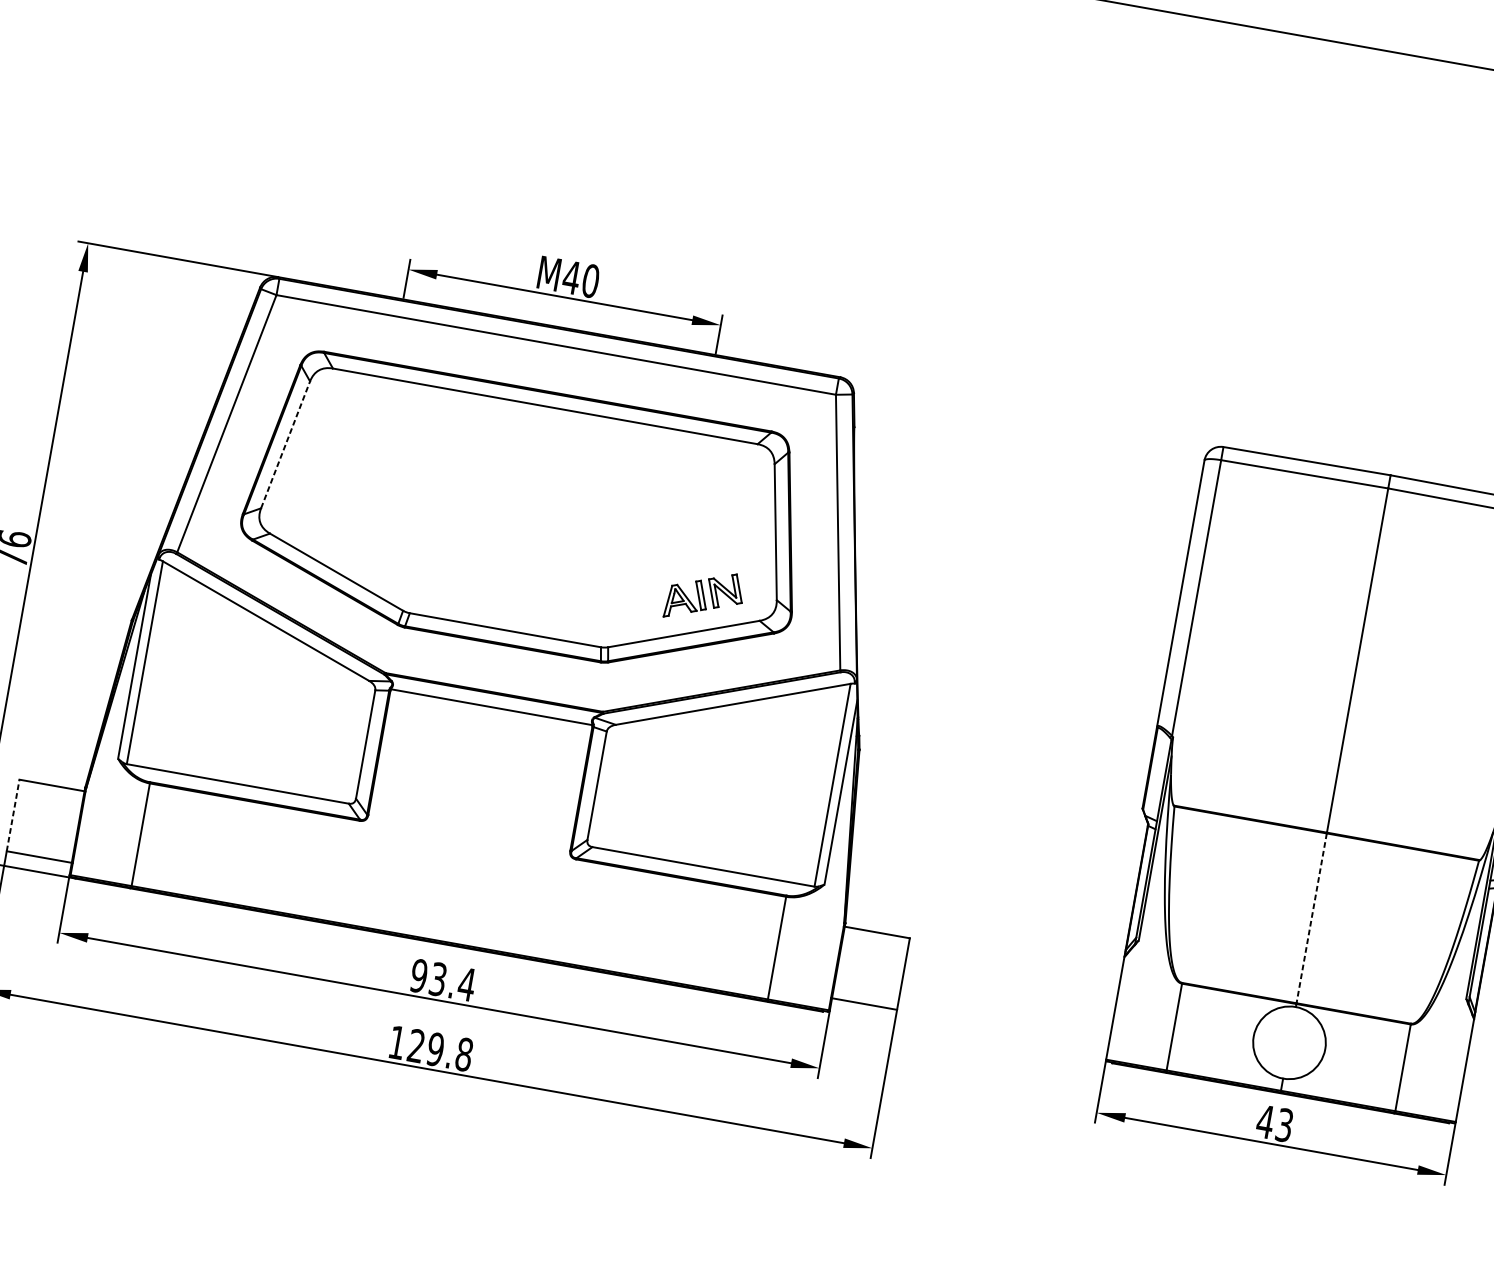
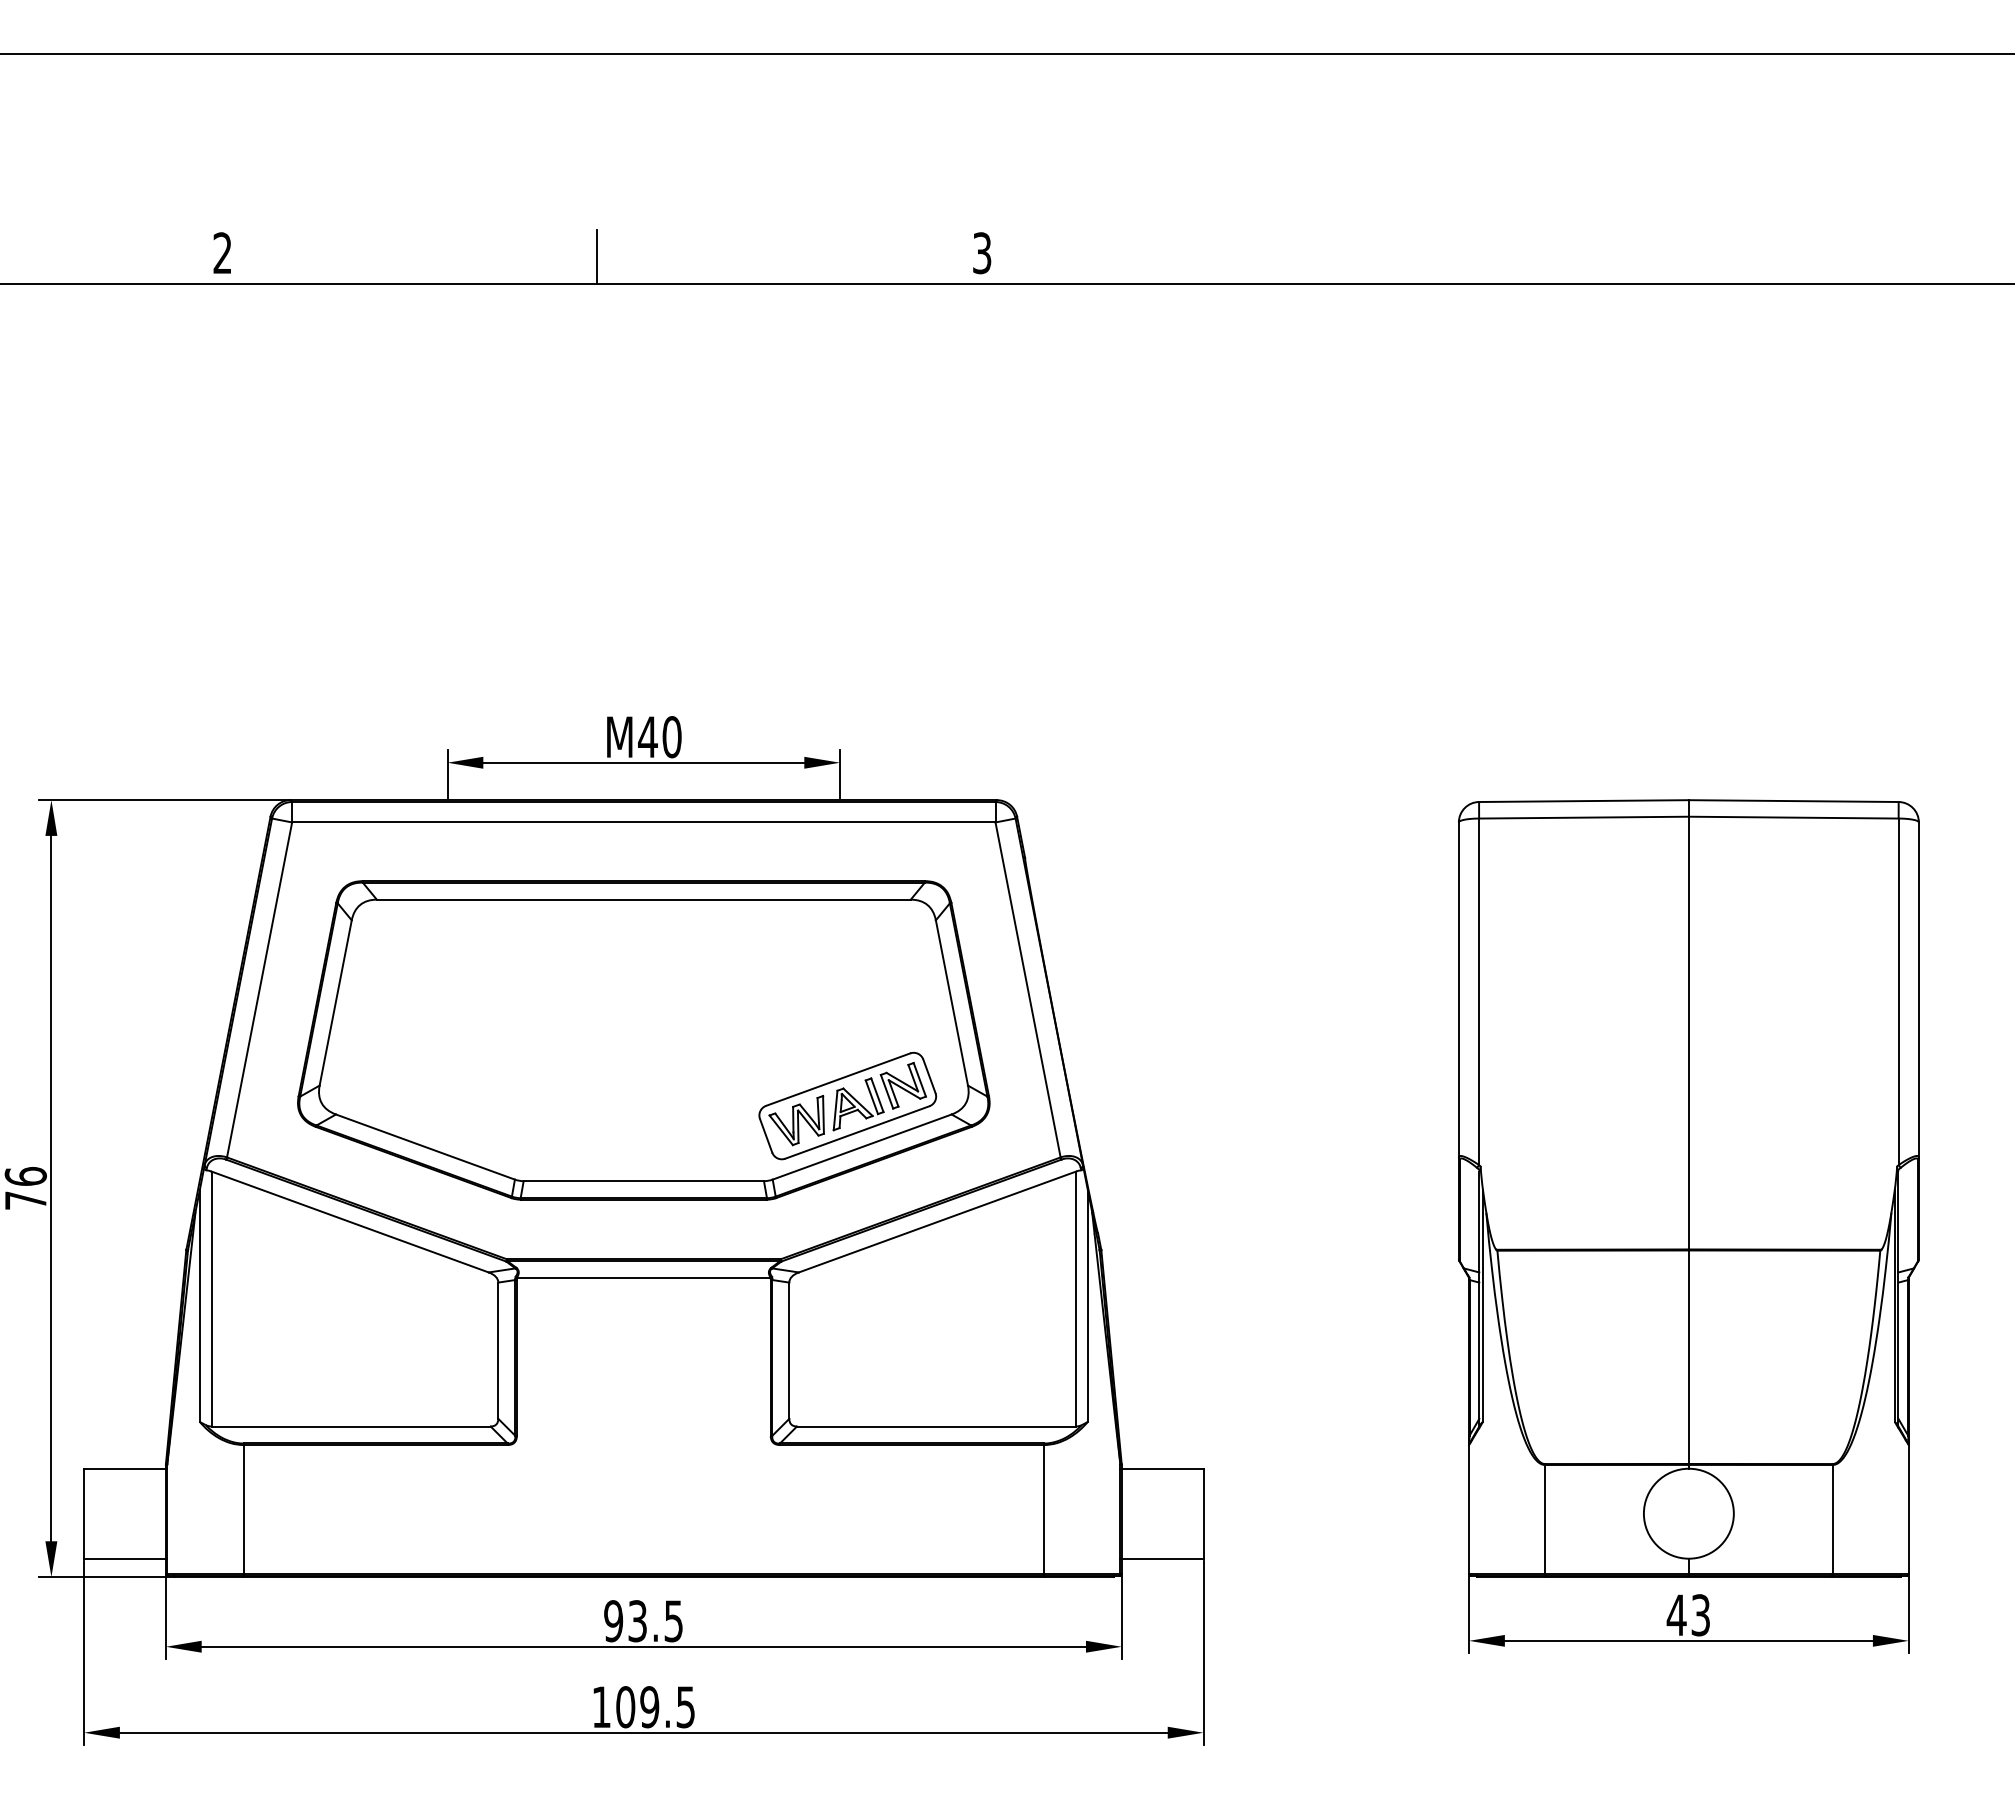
line: (285, 444) -> (335, 1002), dashed -> solid
part: (678, 598) -> (847, 1105), added
line: (13, 815) -> (84, 1513), dashed -> solid
line: (1311, 918) -> (1688, 1357), dashed -> solid
text: (466, 984) -> (673, 1621), 93.4 -> 93.5
text: (440, 1050) -> (655, 1707), 129.8 -> 109.5

